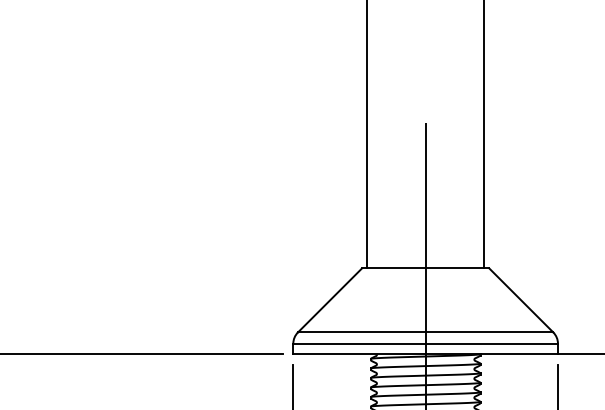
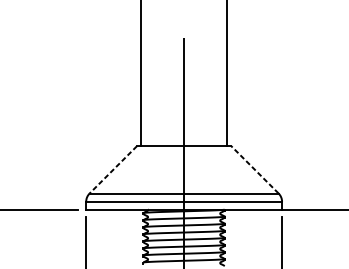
line: (329, 300) -> (112, 169), solid -> dashed
line: (520, 300) -> (254, 169), solid -> dashed

